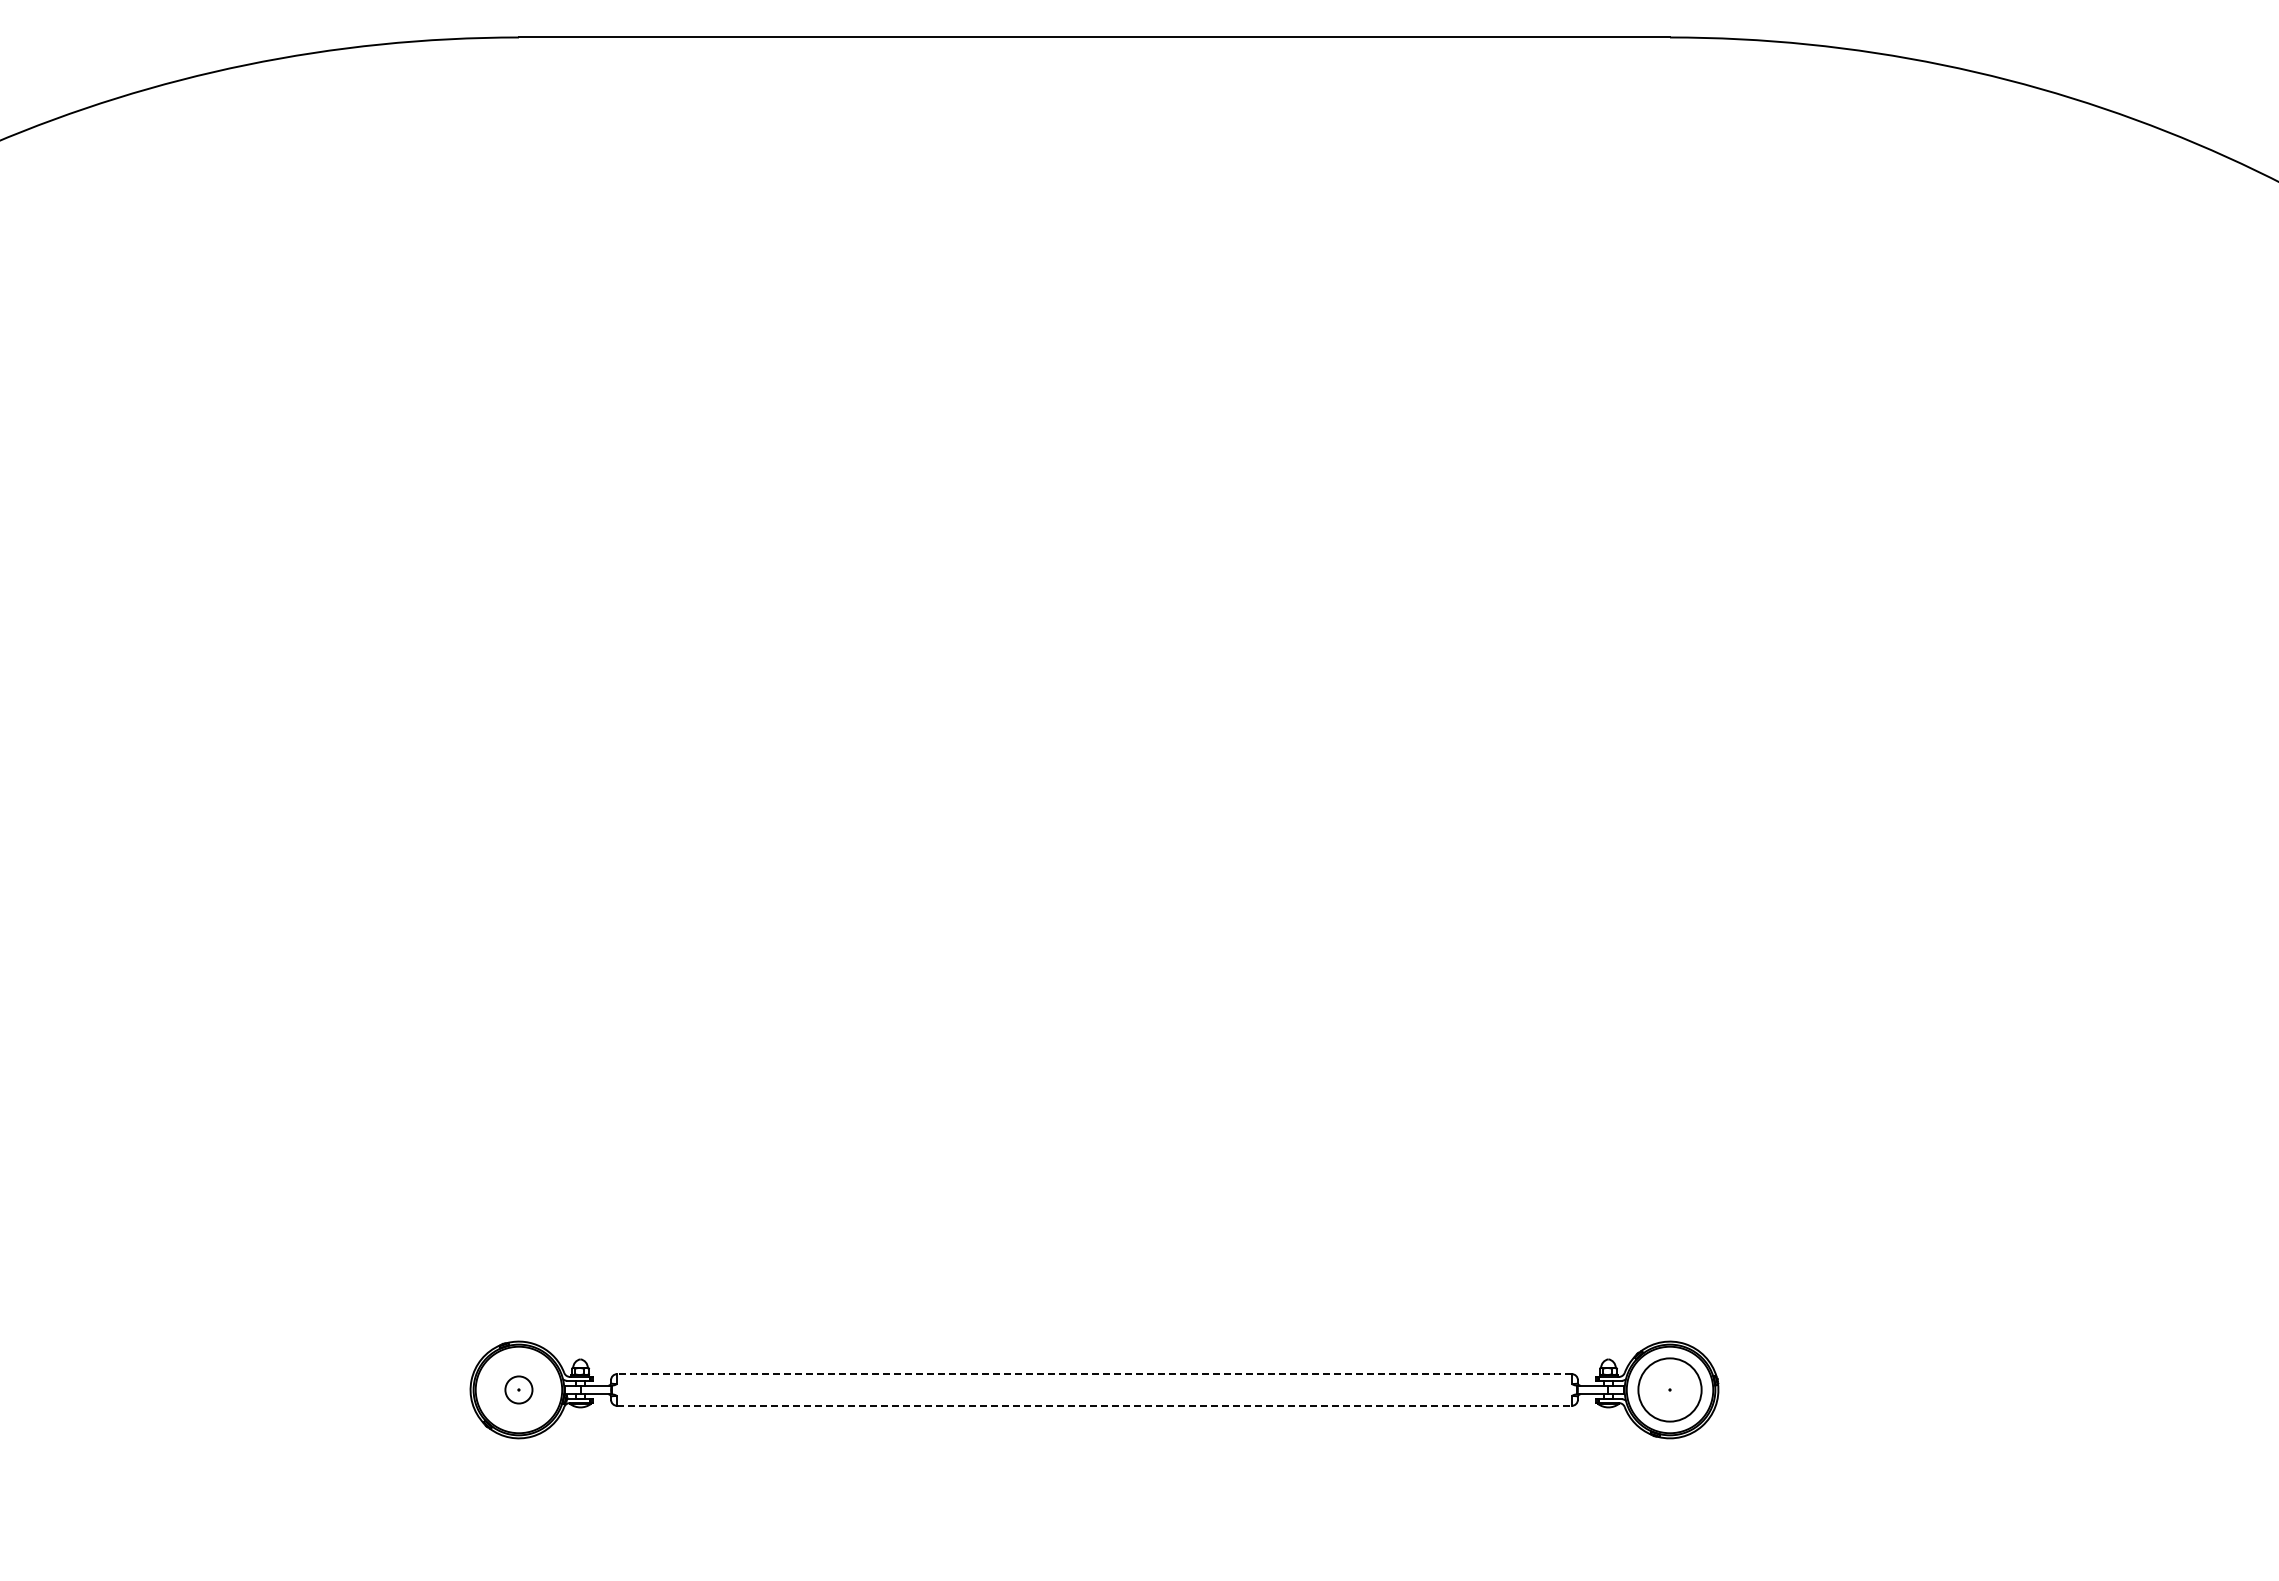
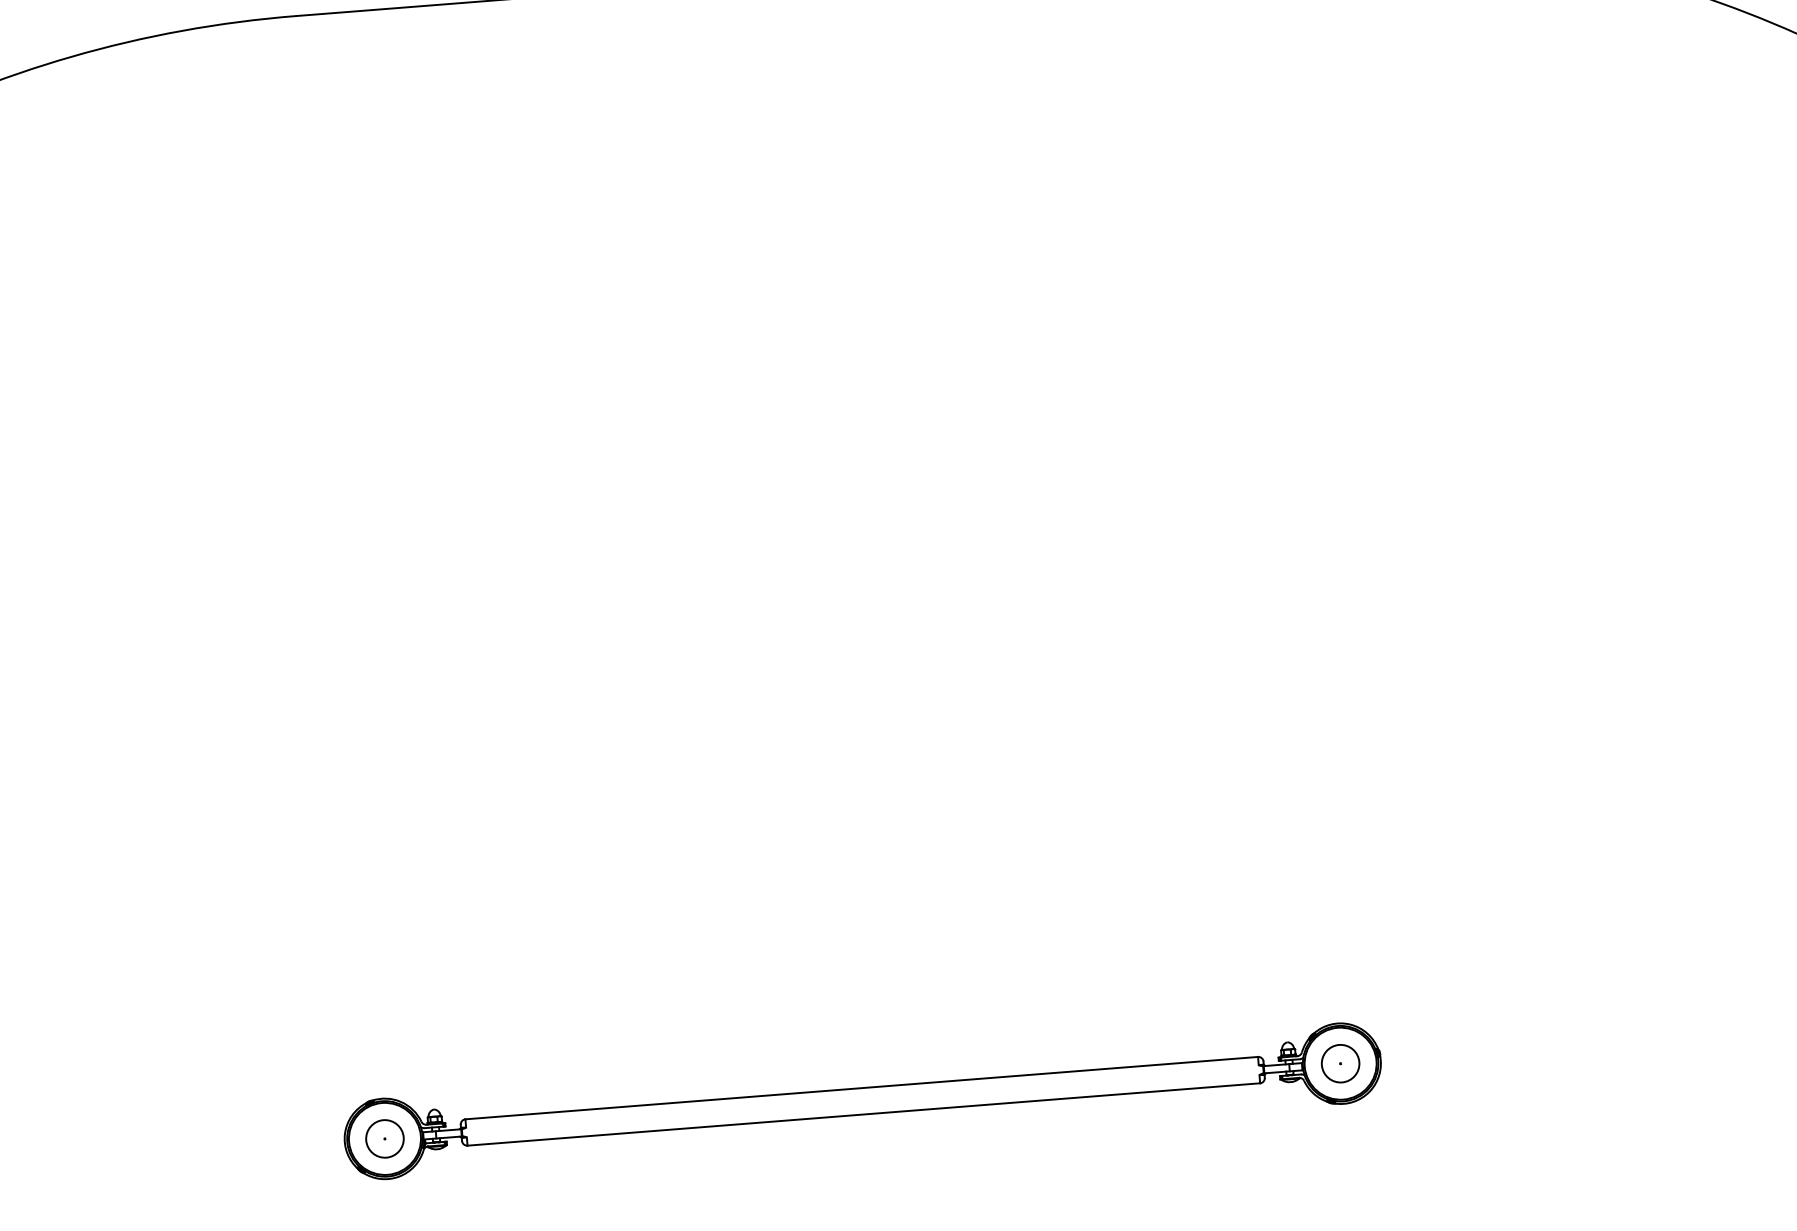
line: (1094, 1374) -> (861, 1088), dashed -> solid
circle: (518, 1389) -> (384, 1138), size x1.67
circle: (1669, 1389) -> (1340, 1063), size x0.71
line: (1094, 1405) -> (863, 1114), dashed -> solid

